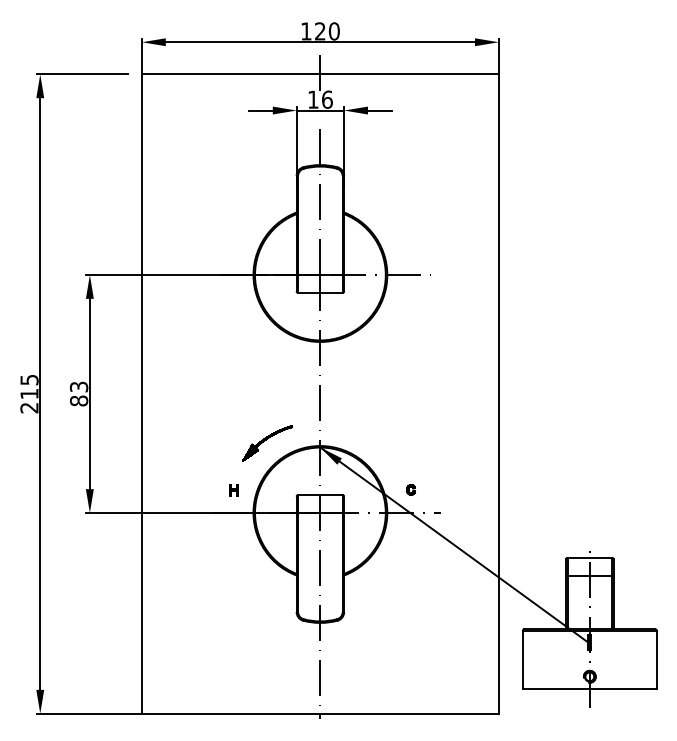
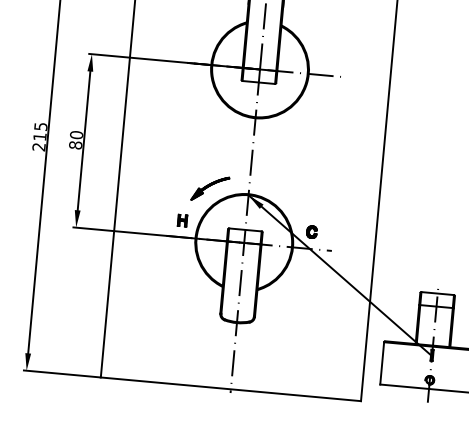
text: (79, 386) -> (76, 134), 83 -> 80
part: (410, 489) -> (311, 231), size x1.67
part: (233, 490) -> (182, 220), size x1.43

